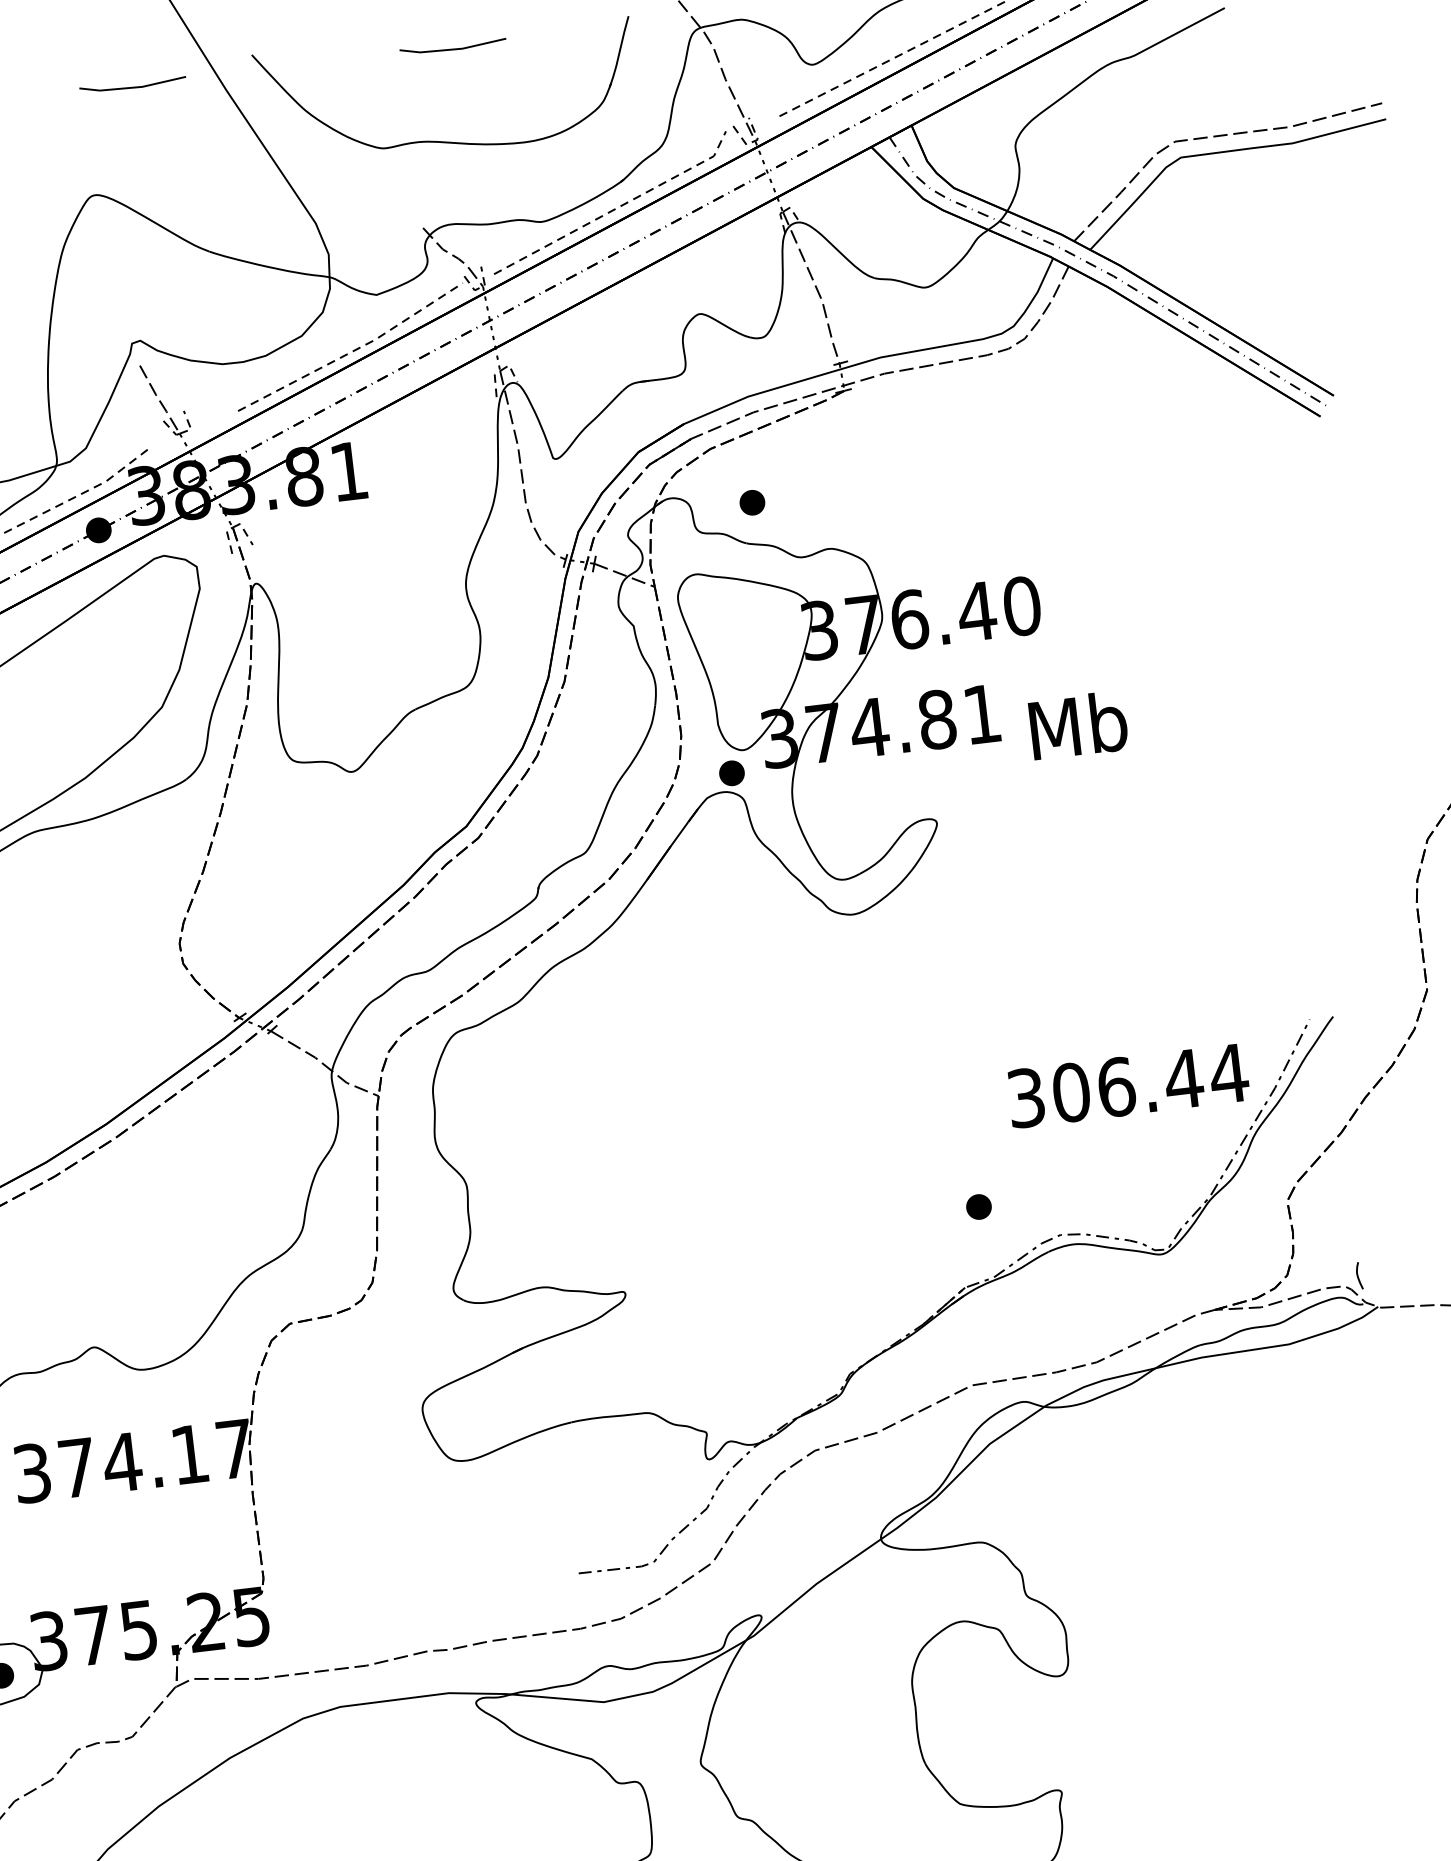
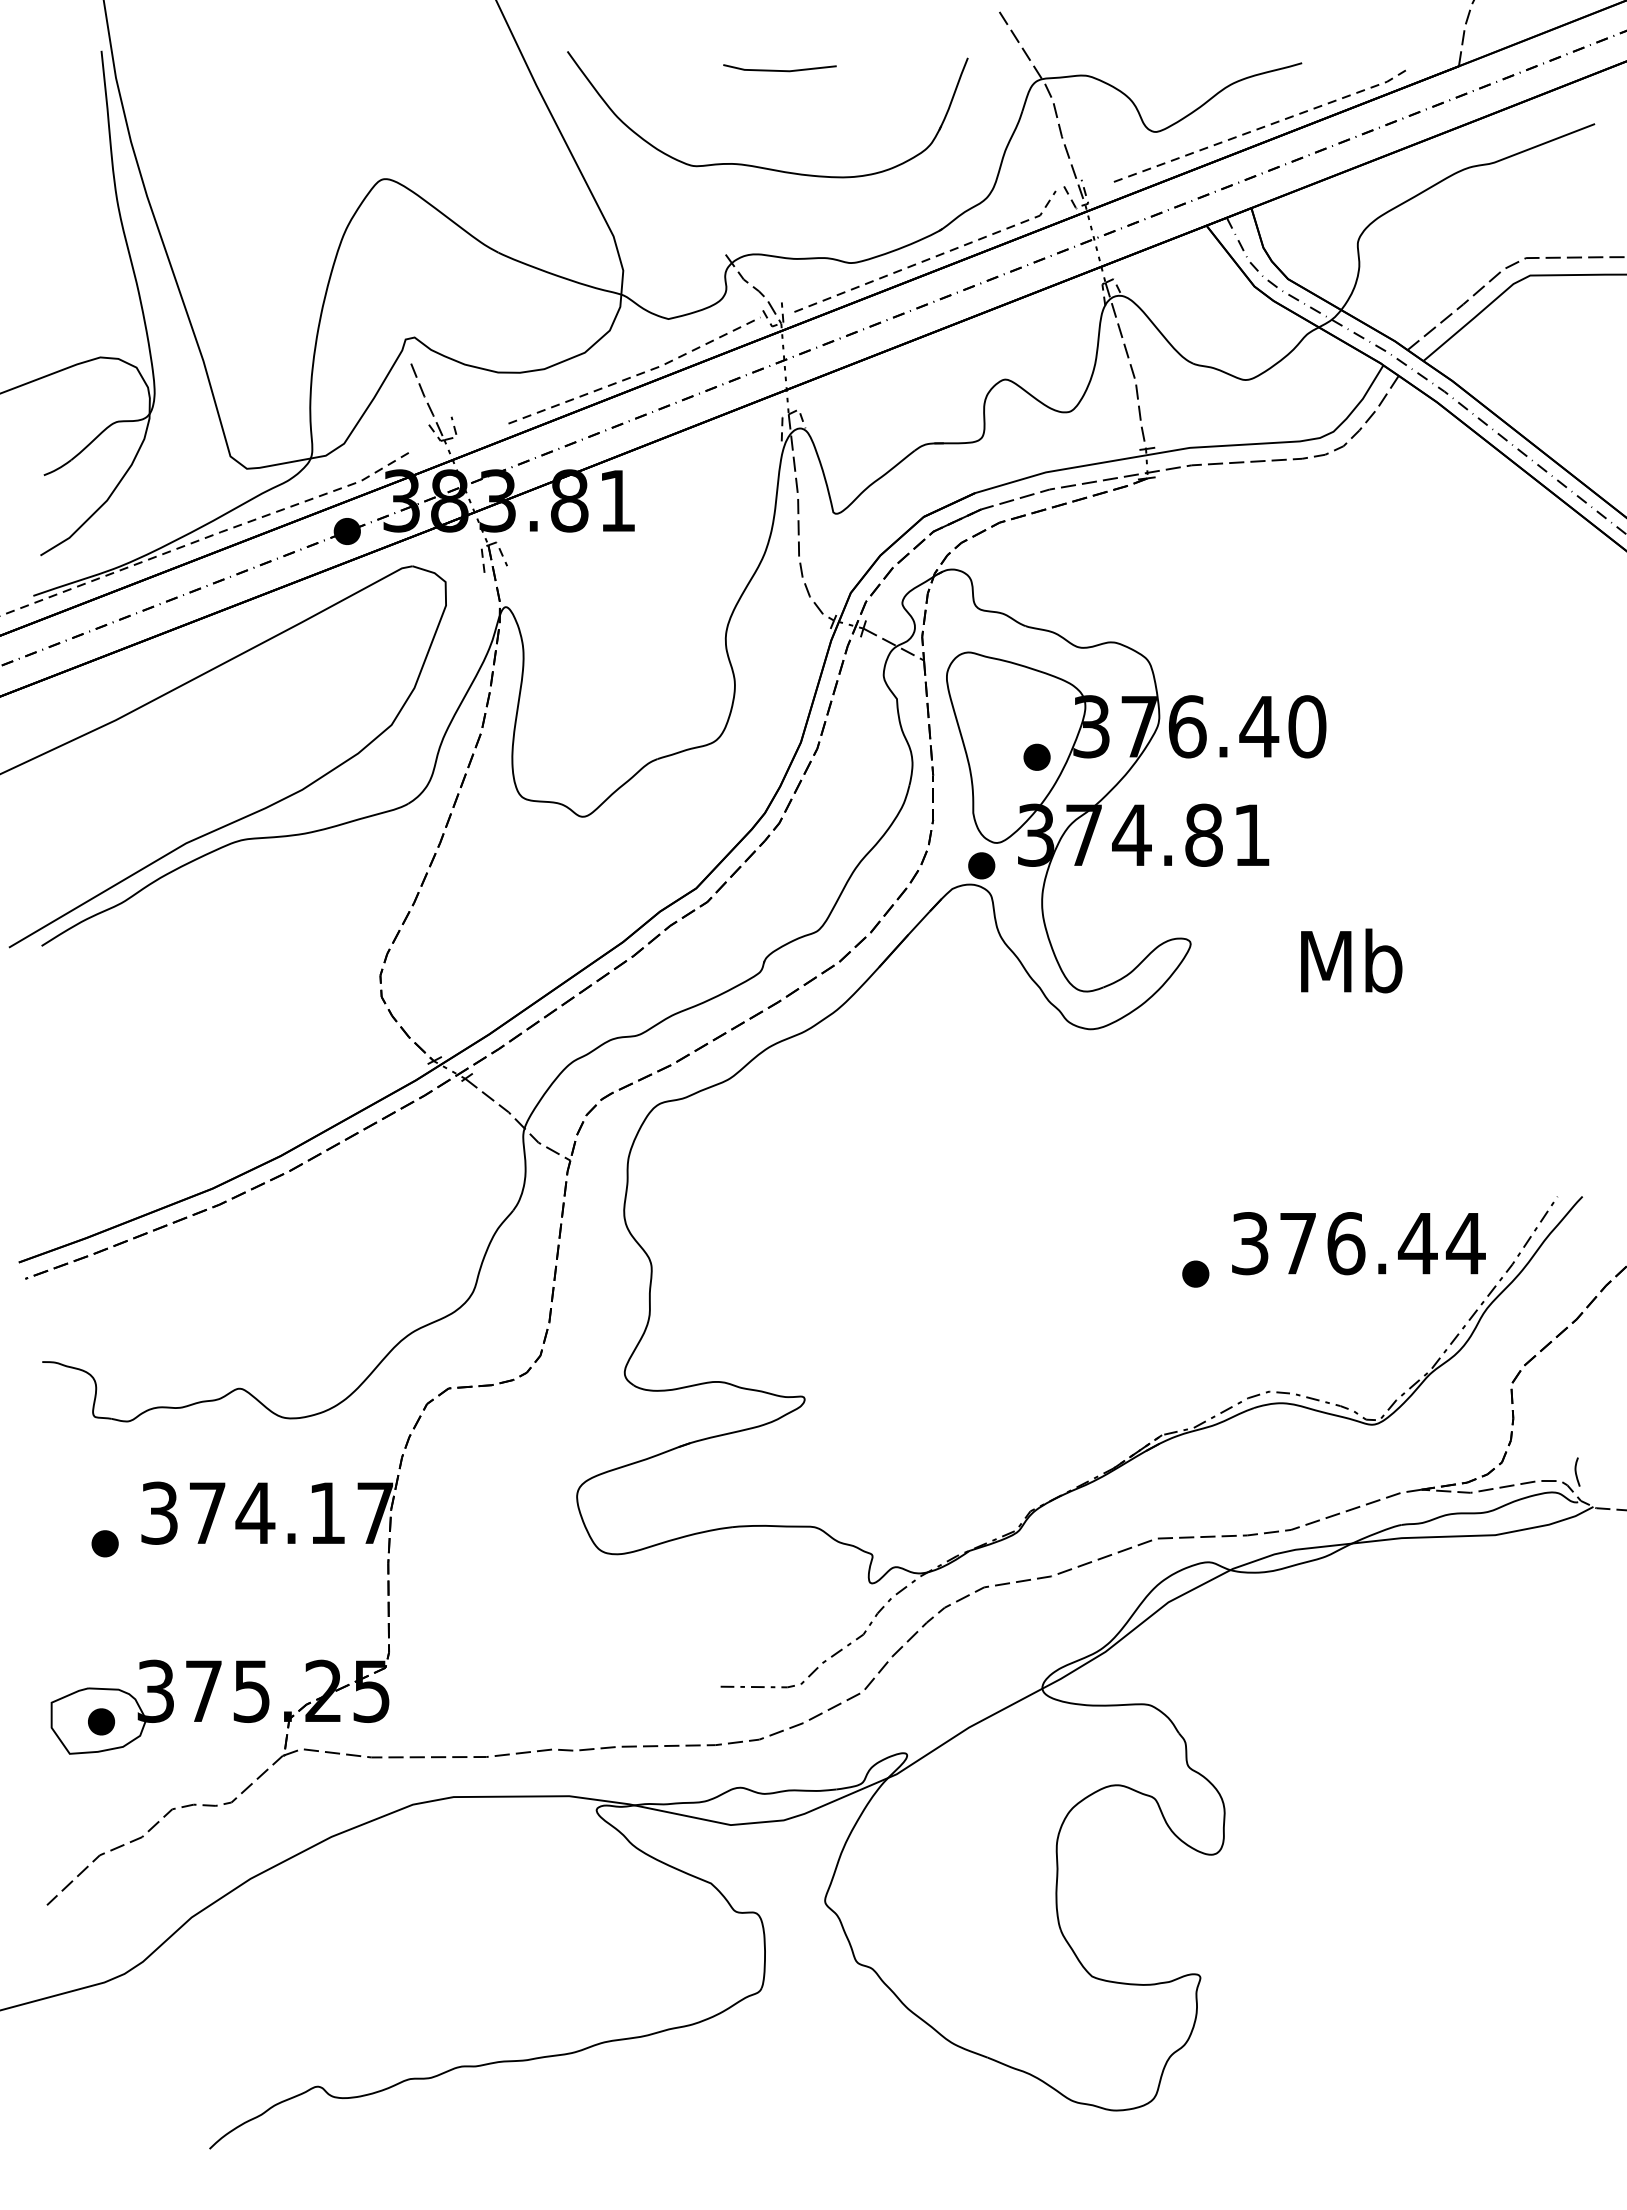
line: (132, 87) -> (438, 70), removed
part: (751, 502) -> (1036, 756), moved
text: (1078, 725) -> (1351, 960), moved
text: (1071, 1092) -> (1298, 1243), 306.44 -> 376.44
part: (978, 1206) -> (1195, 1273), moved

